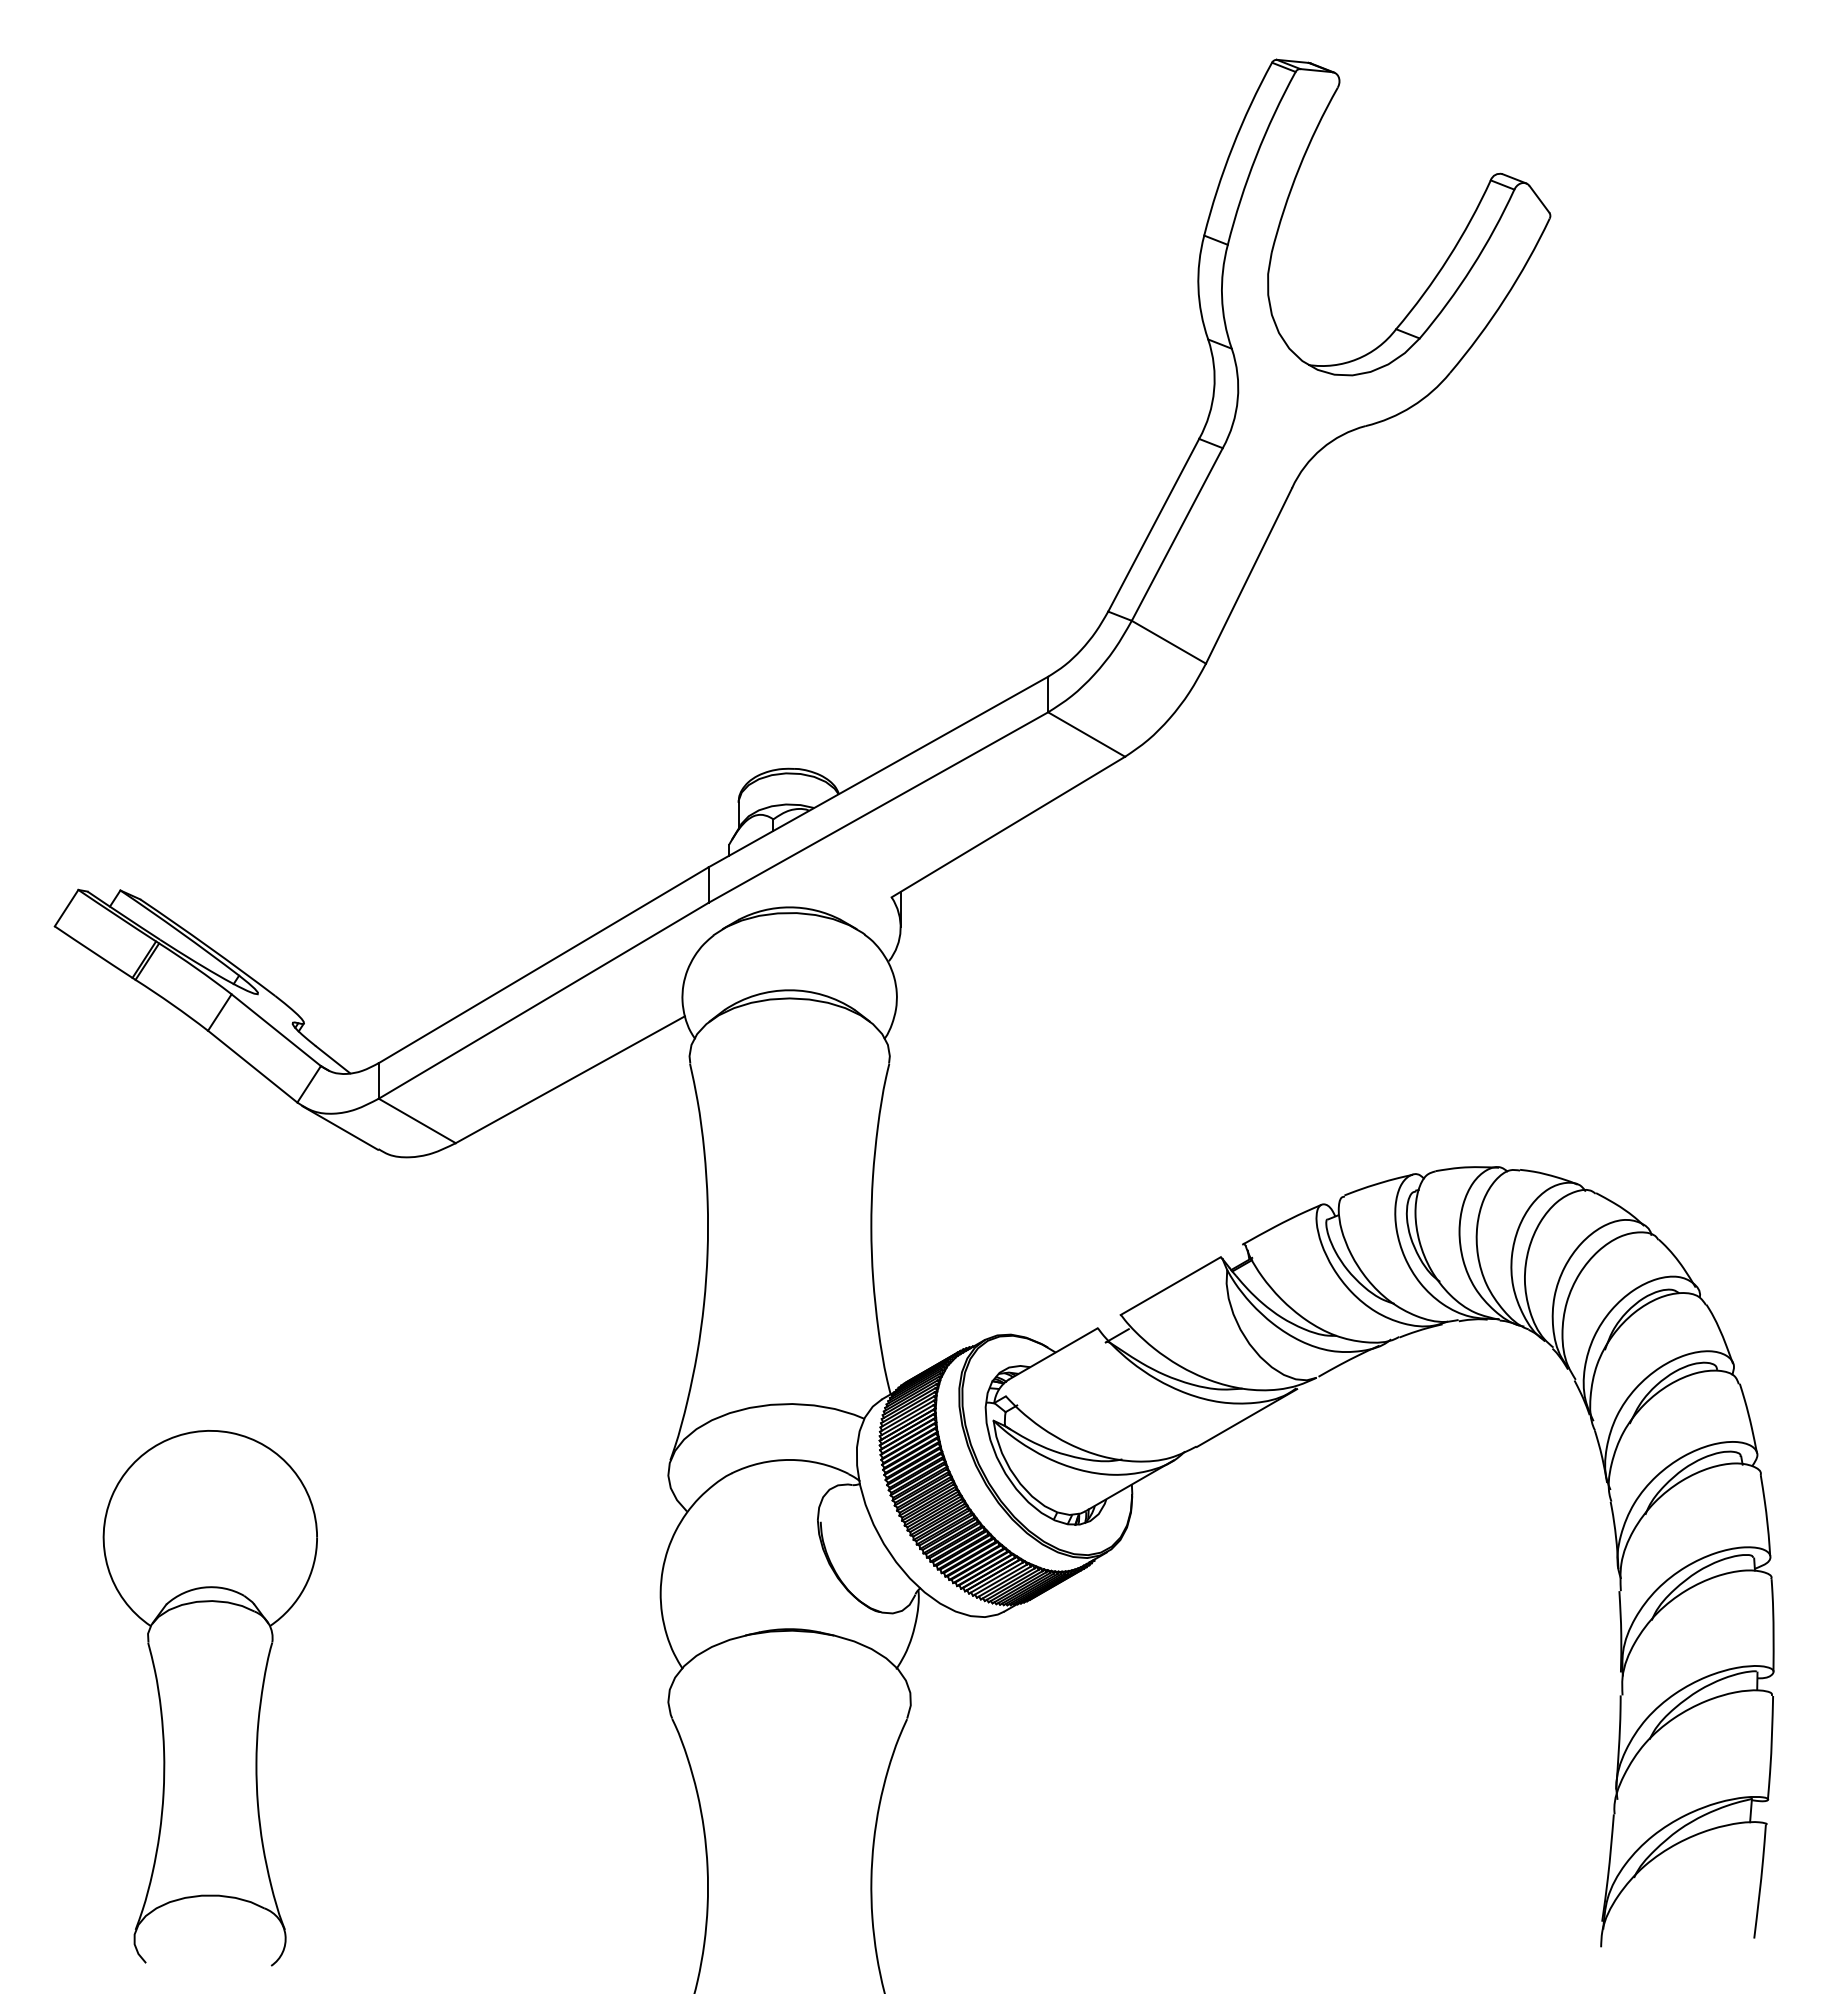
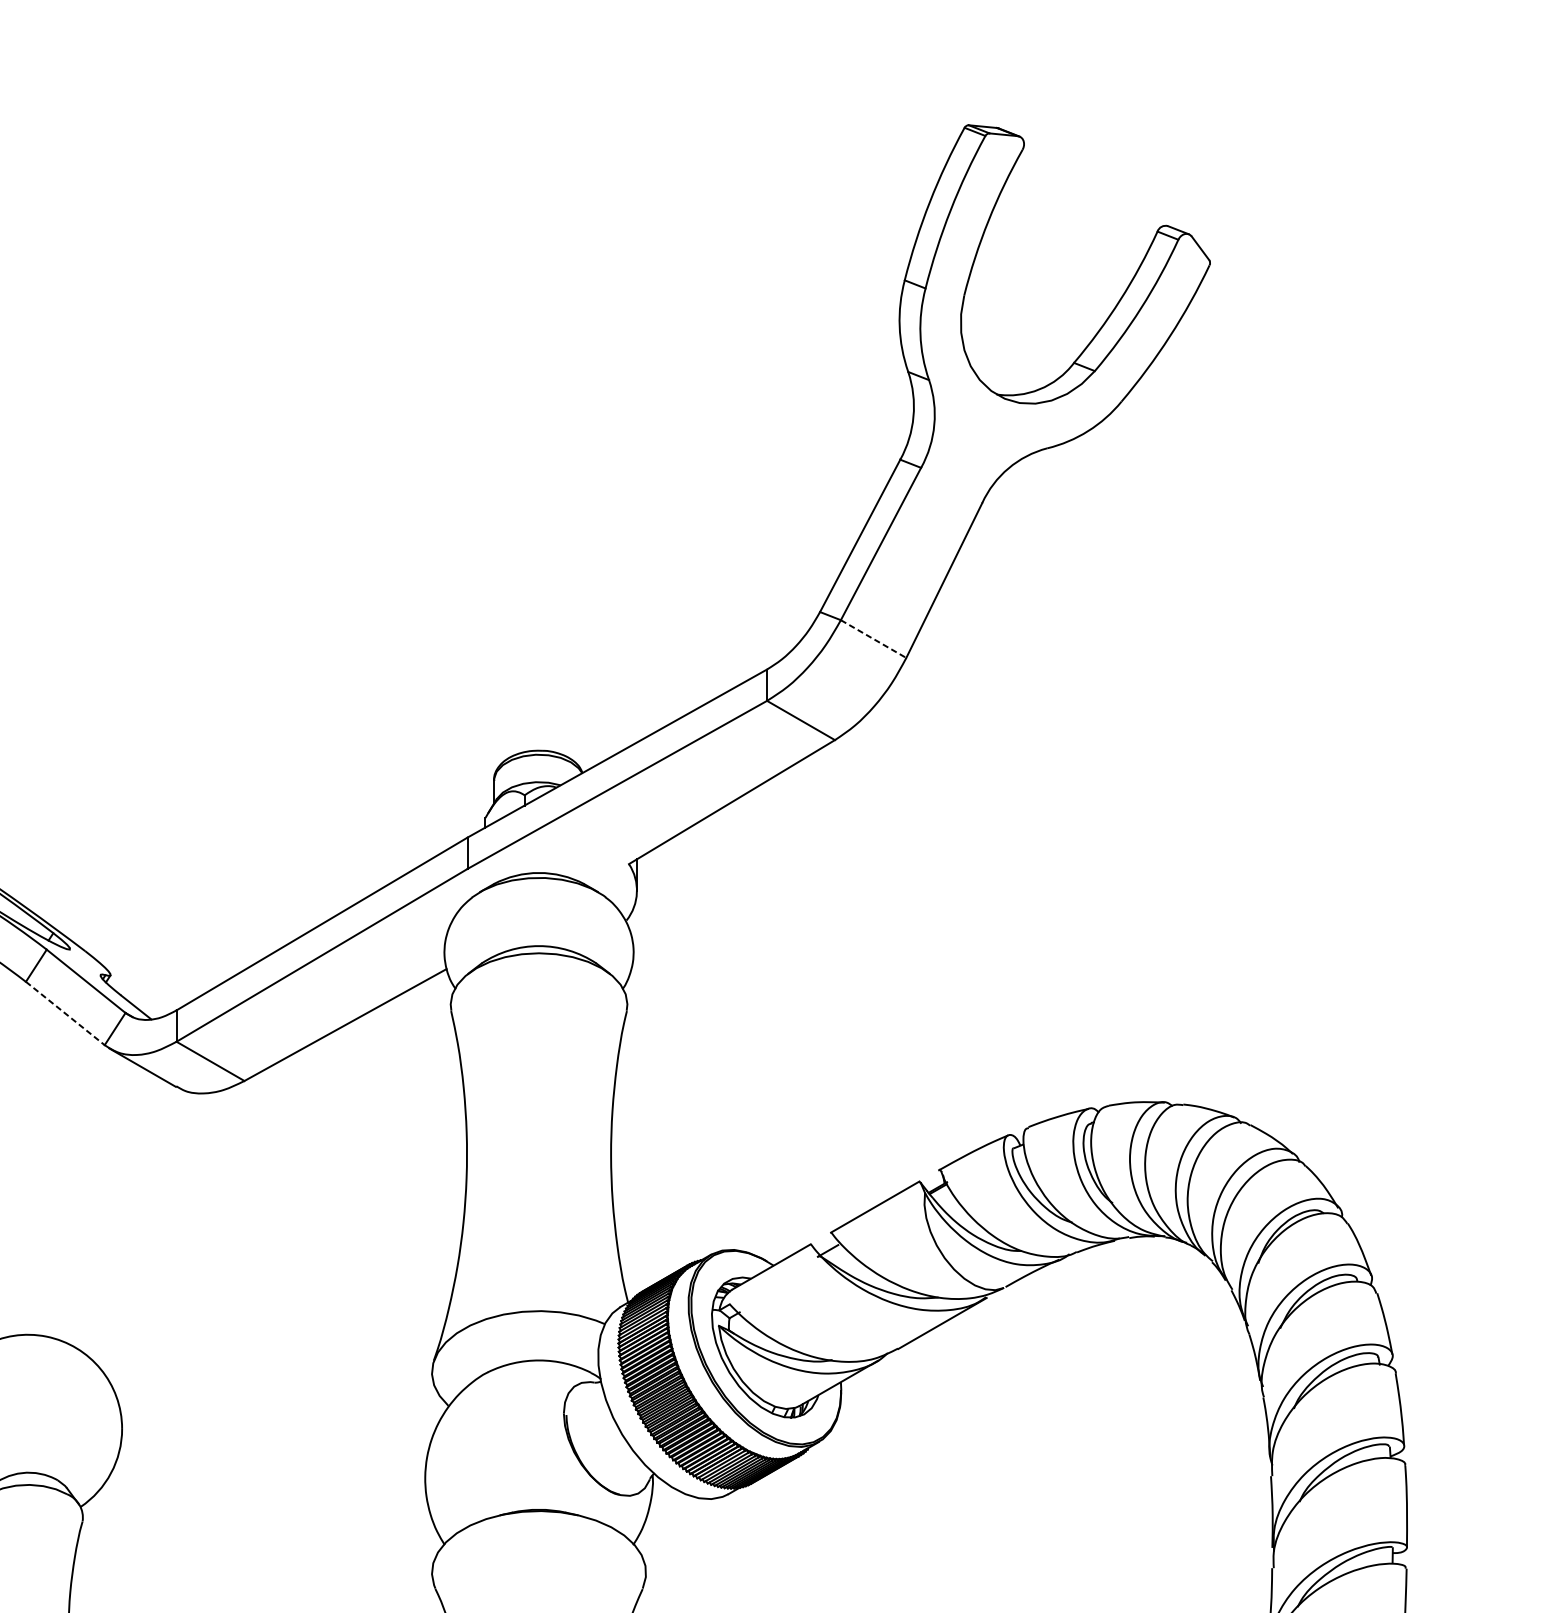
line: (1168, 642) -> (873, 639), solid -> dashed
line: (253, 1066) -> (66, 1013), solid -> dashed

